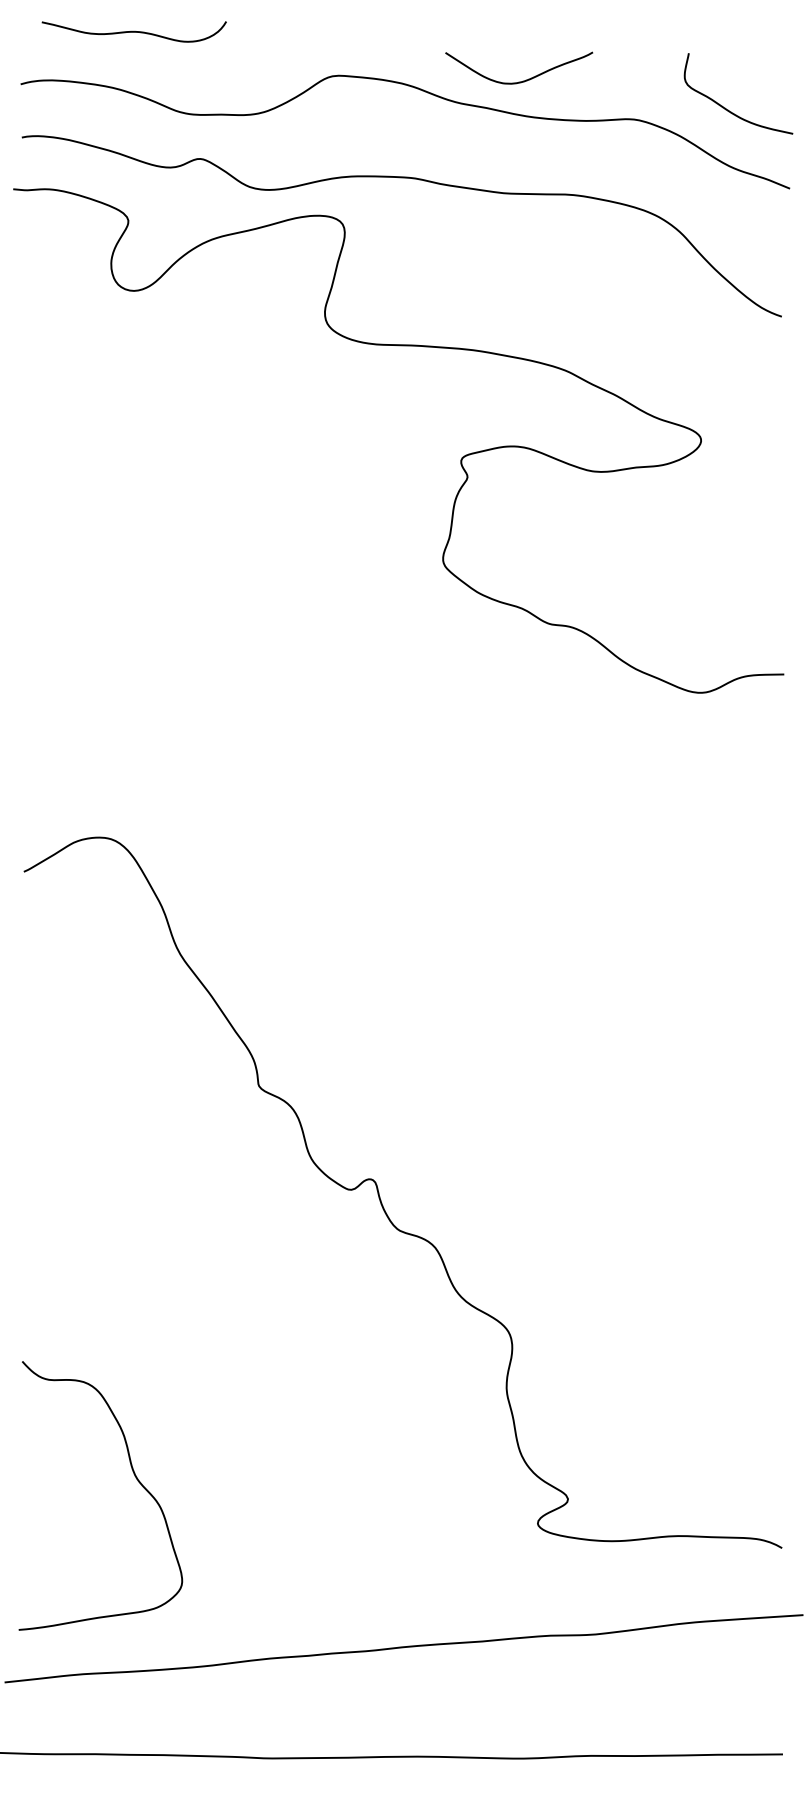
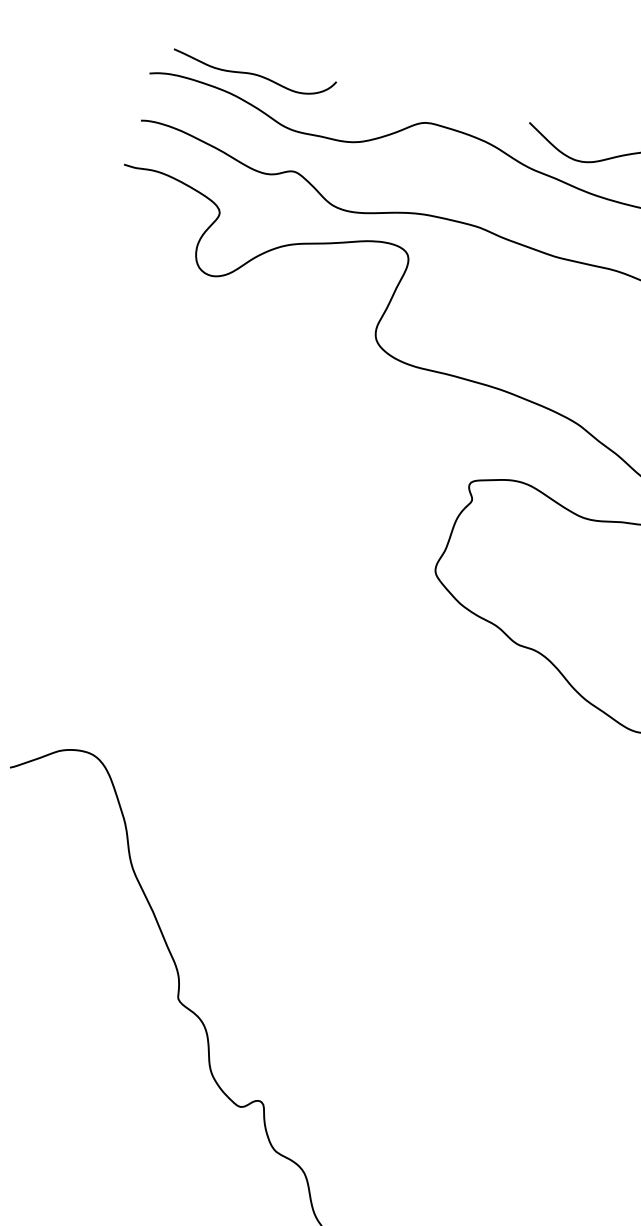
curve: (133, 31) -> (253, 73), moved

